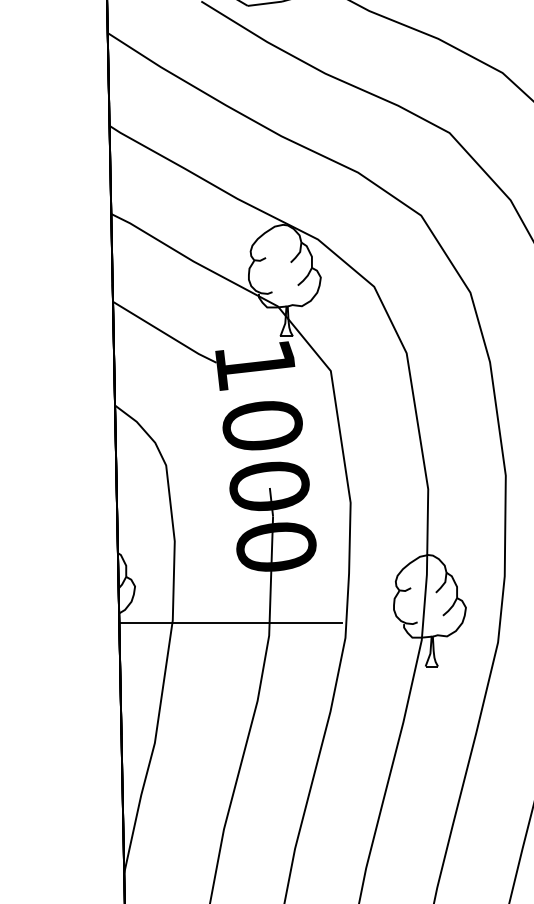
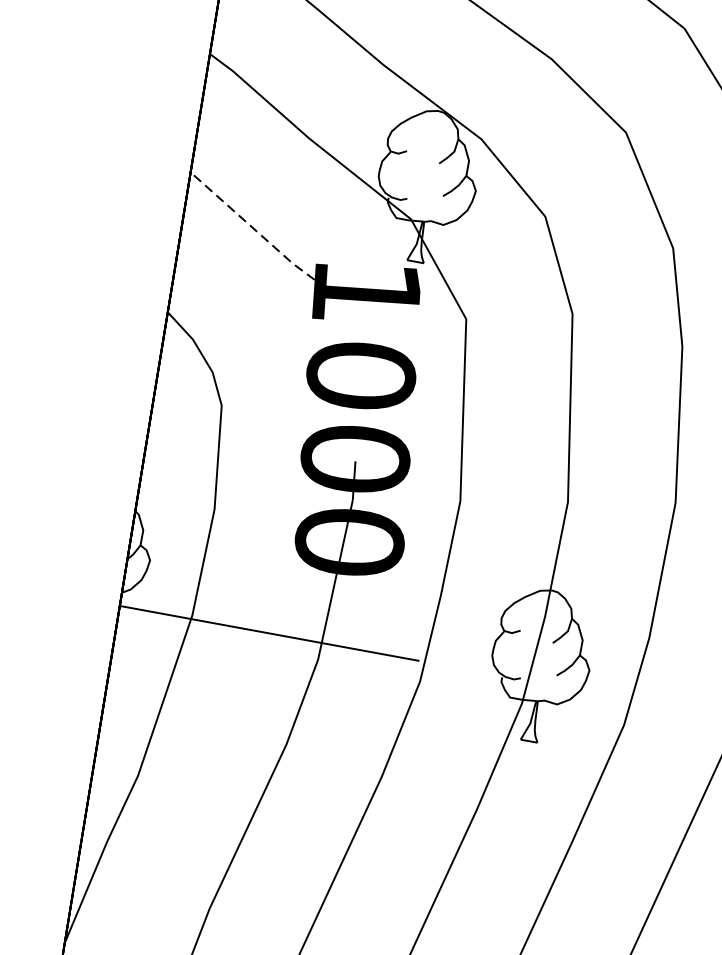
line: (164, 333) -> (252, 227), solid -> dashed

